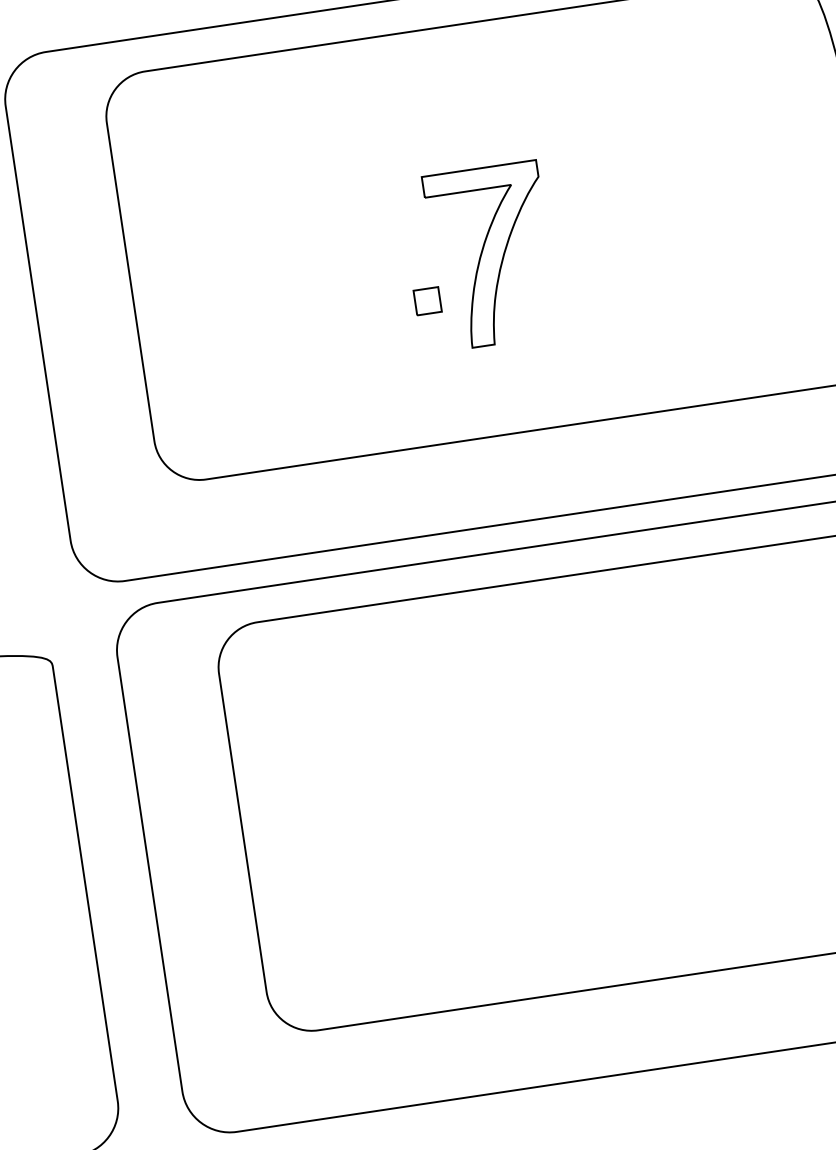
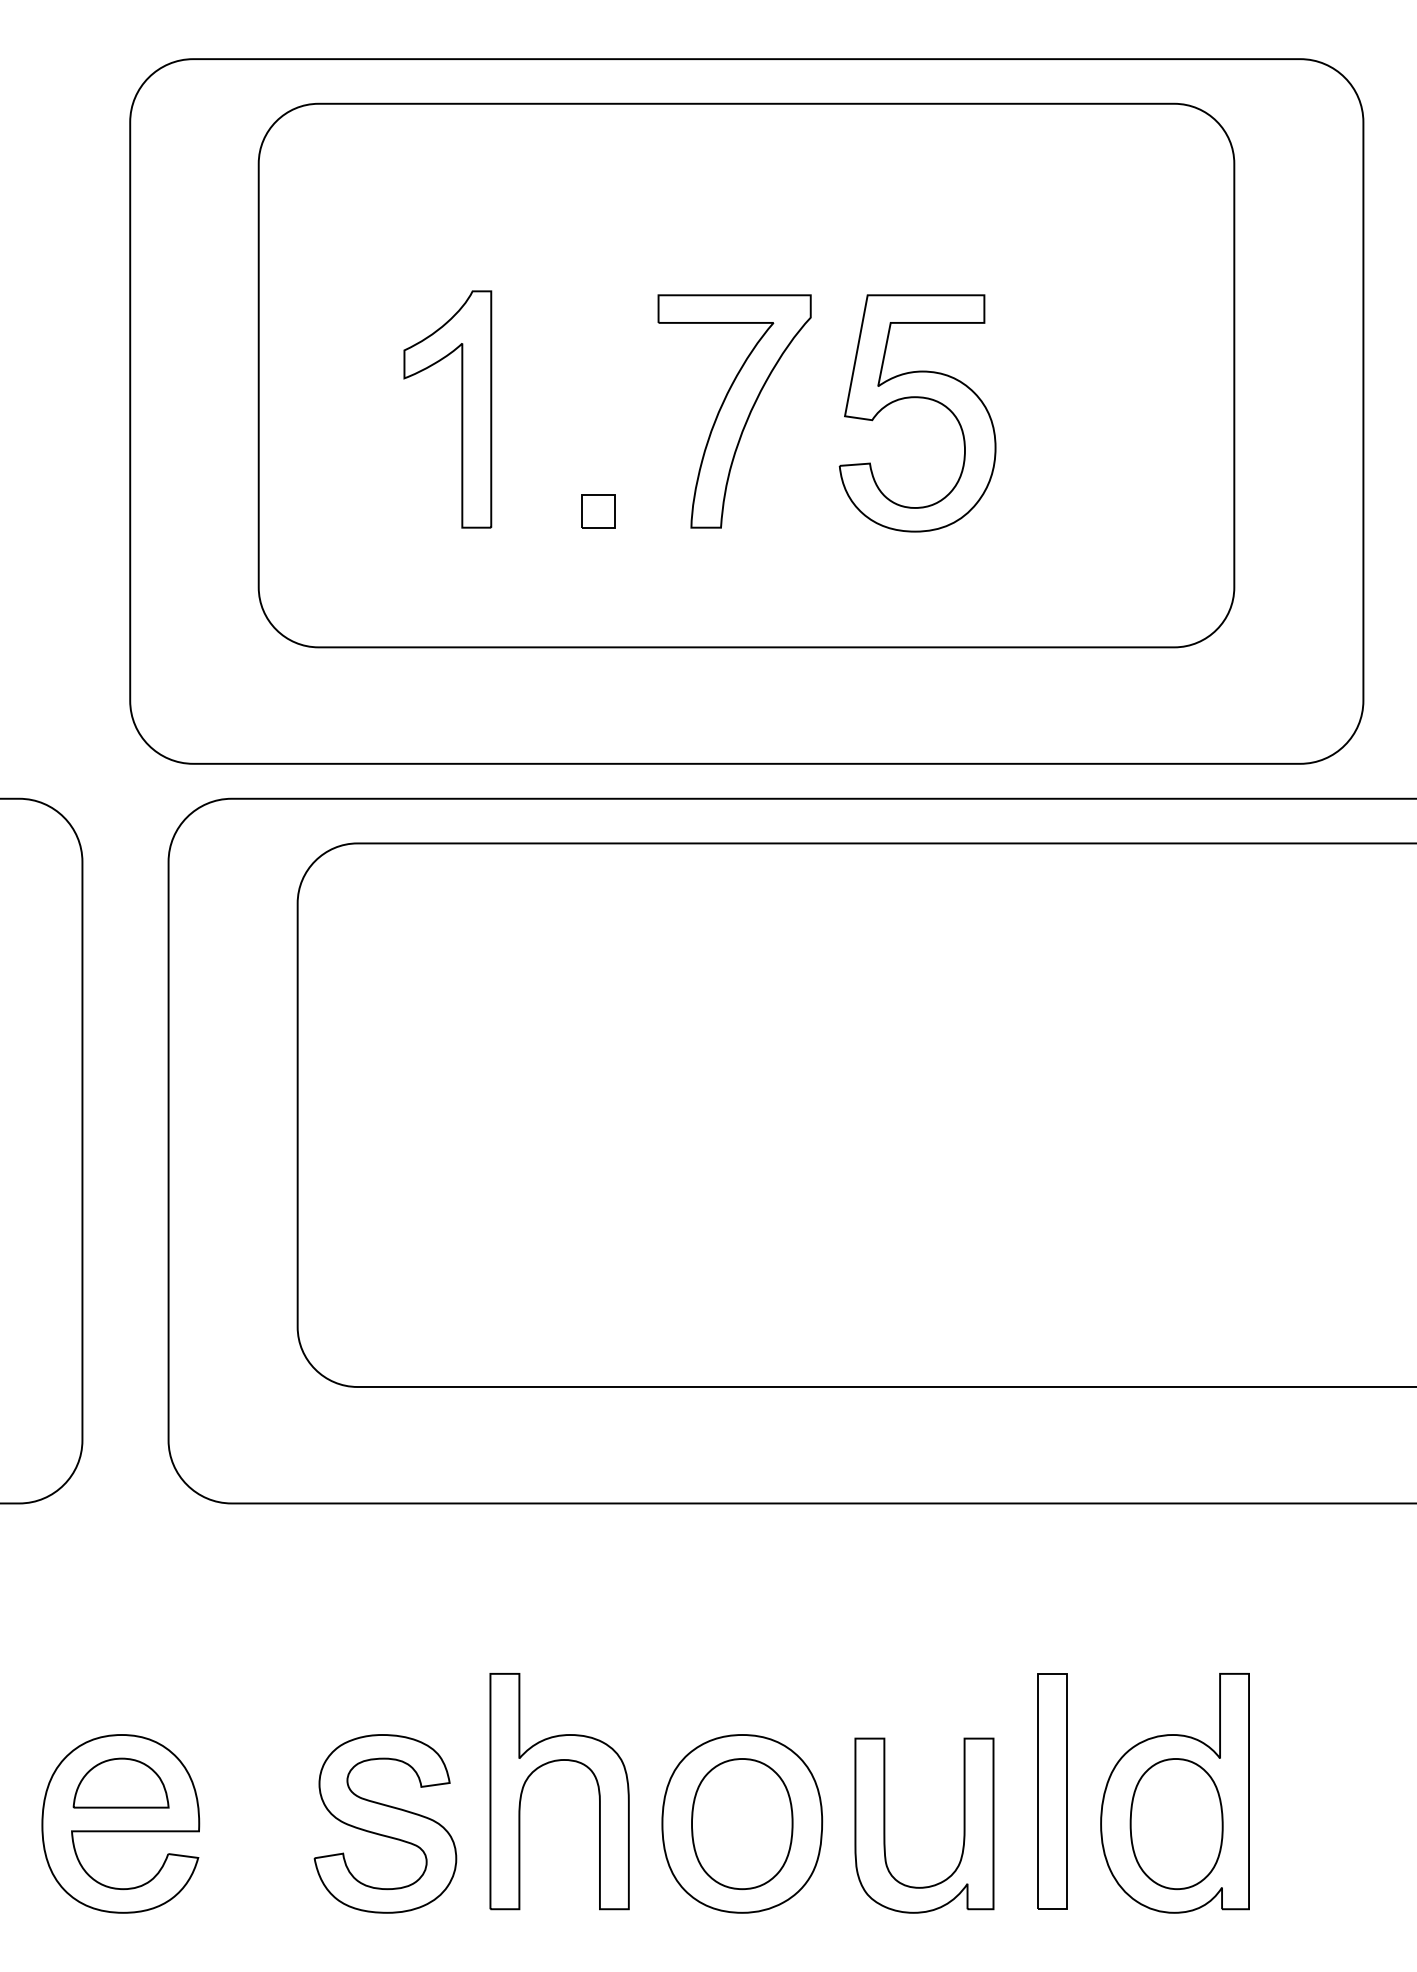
part: (627, 225) -> (917, 398), added
part: (286, 284) -> (461, 409), added
part: (428, 301) -> (598, 511), moved

